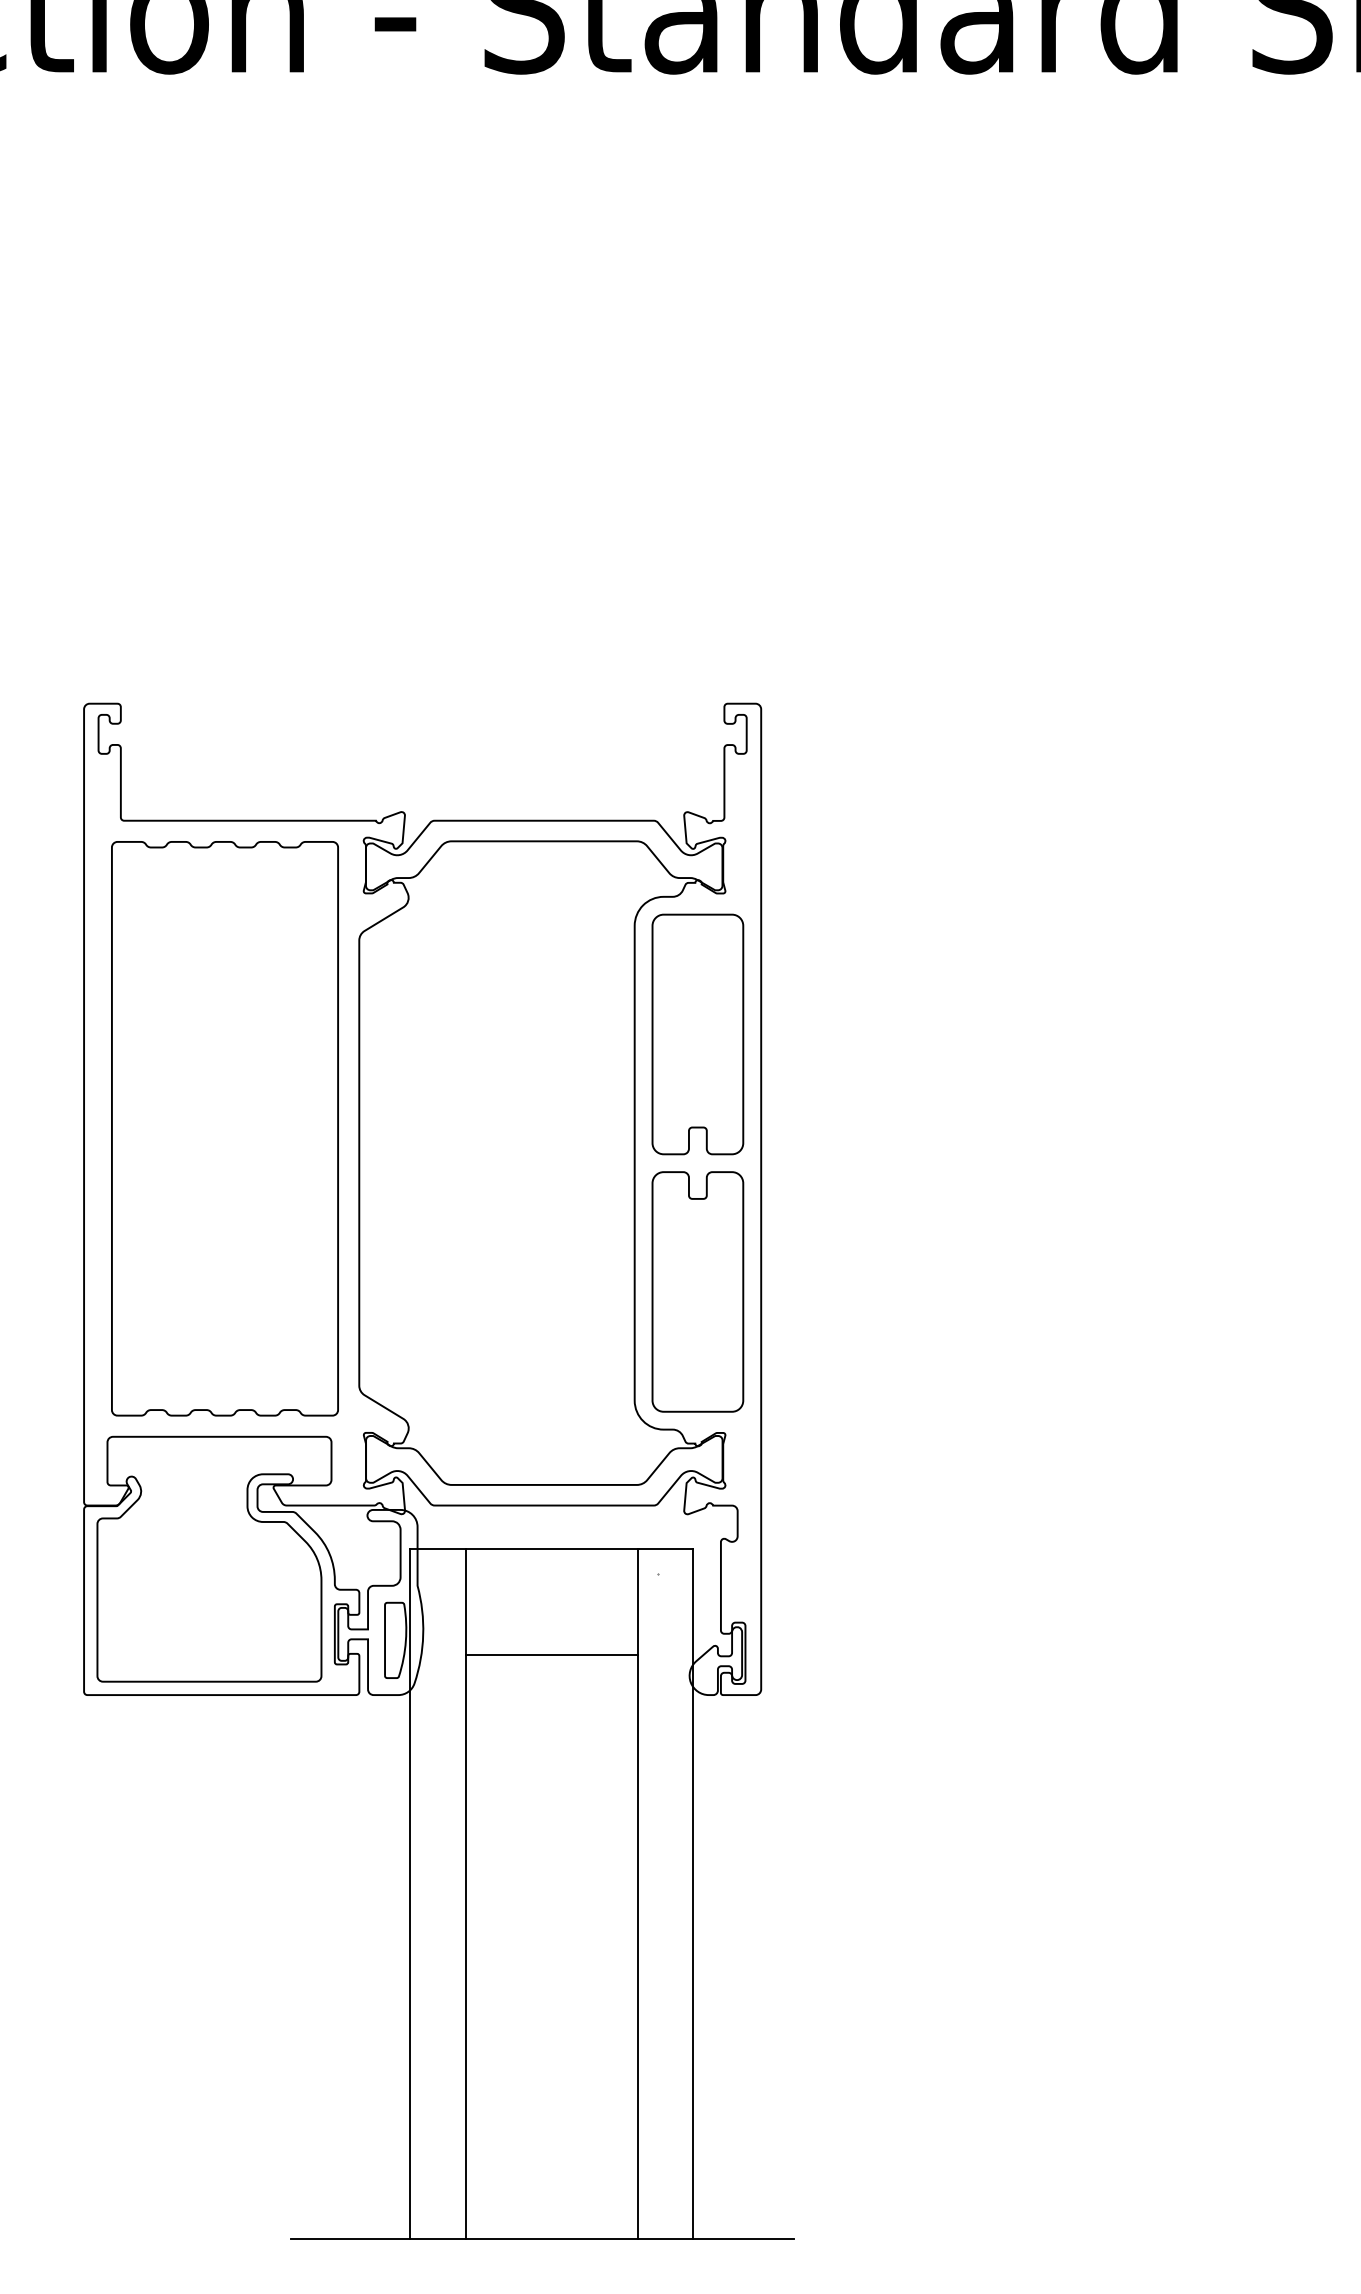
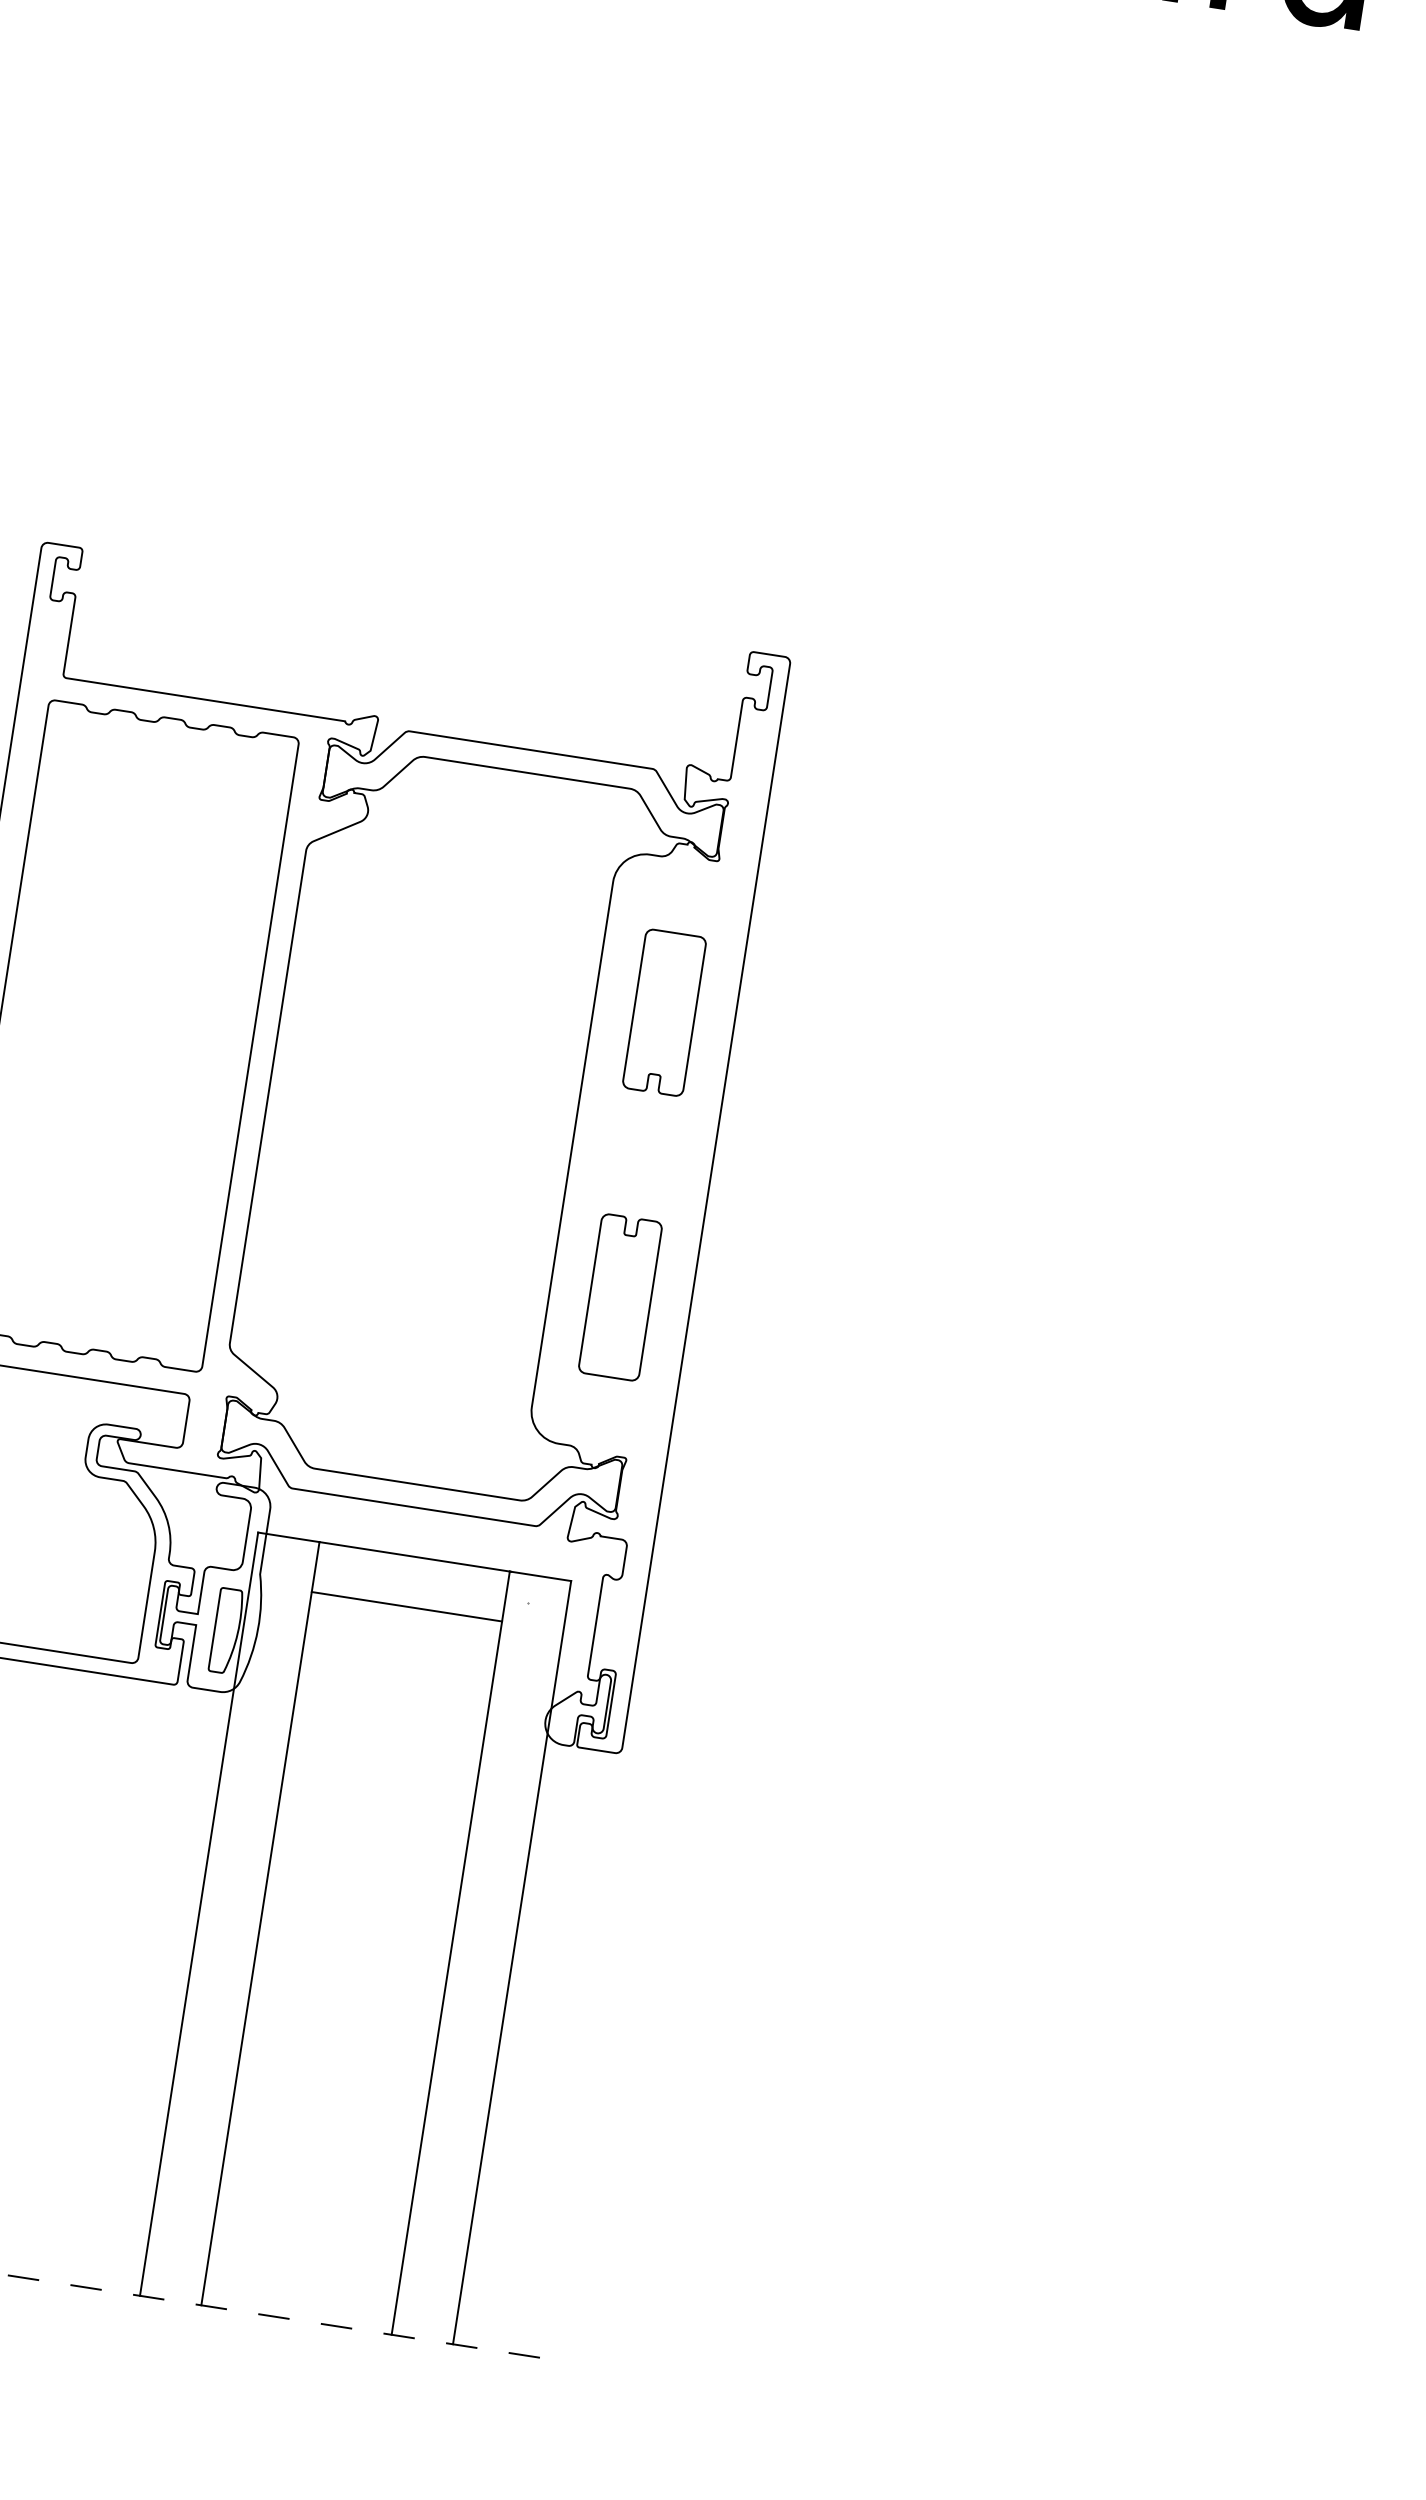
part: (697, 1034) -> (664, 1012), size x0.6
part: (697, 1291) -> (620, 1296), size x0.6
line: (551, 1655) -> (406, 1606), moved
line: (542, 2239) -> (286, 2318), solid -> dashed

